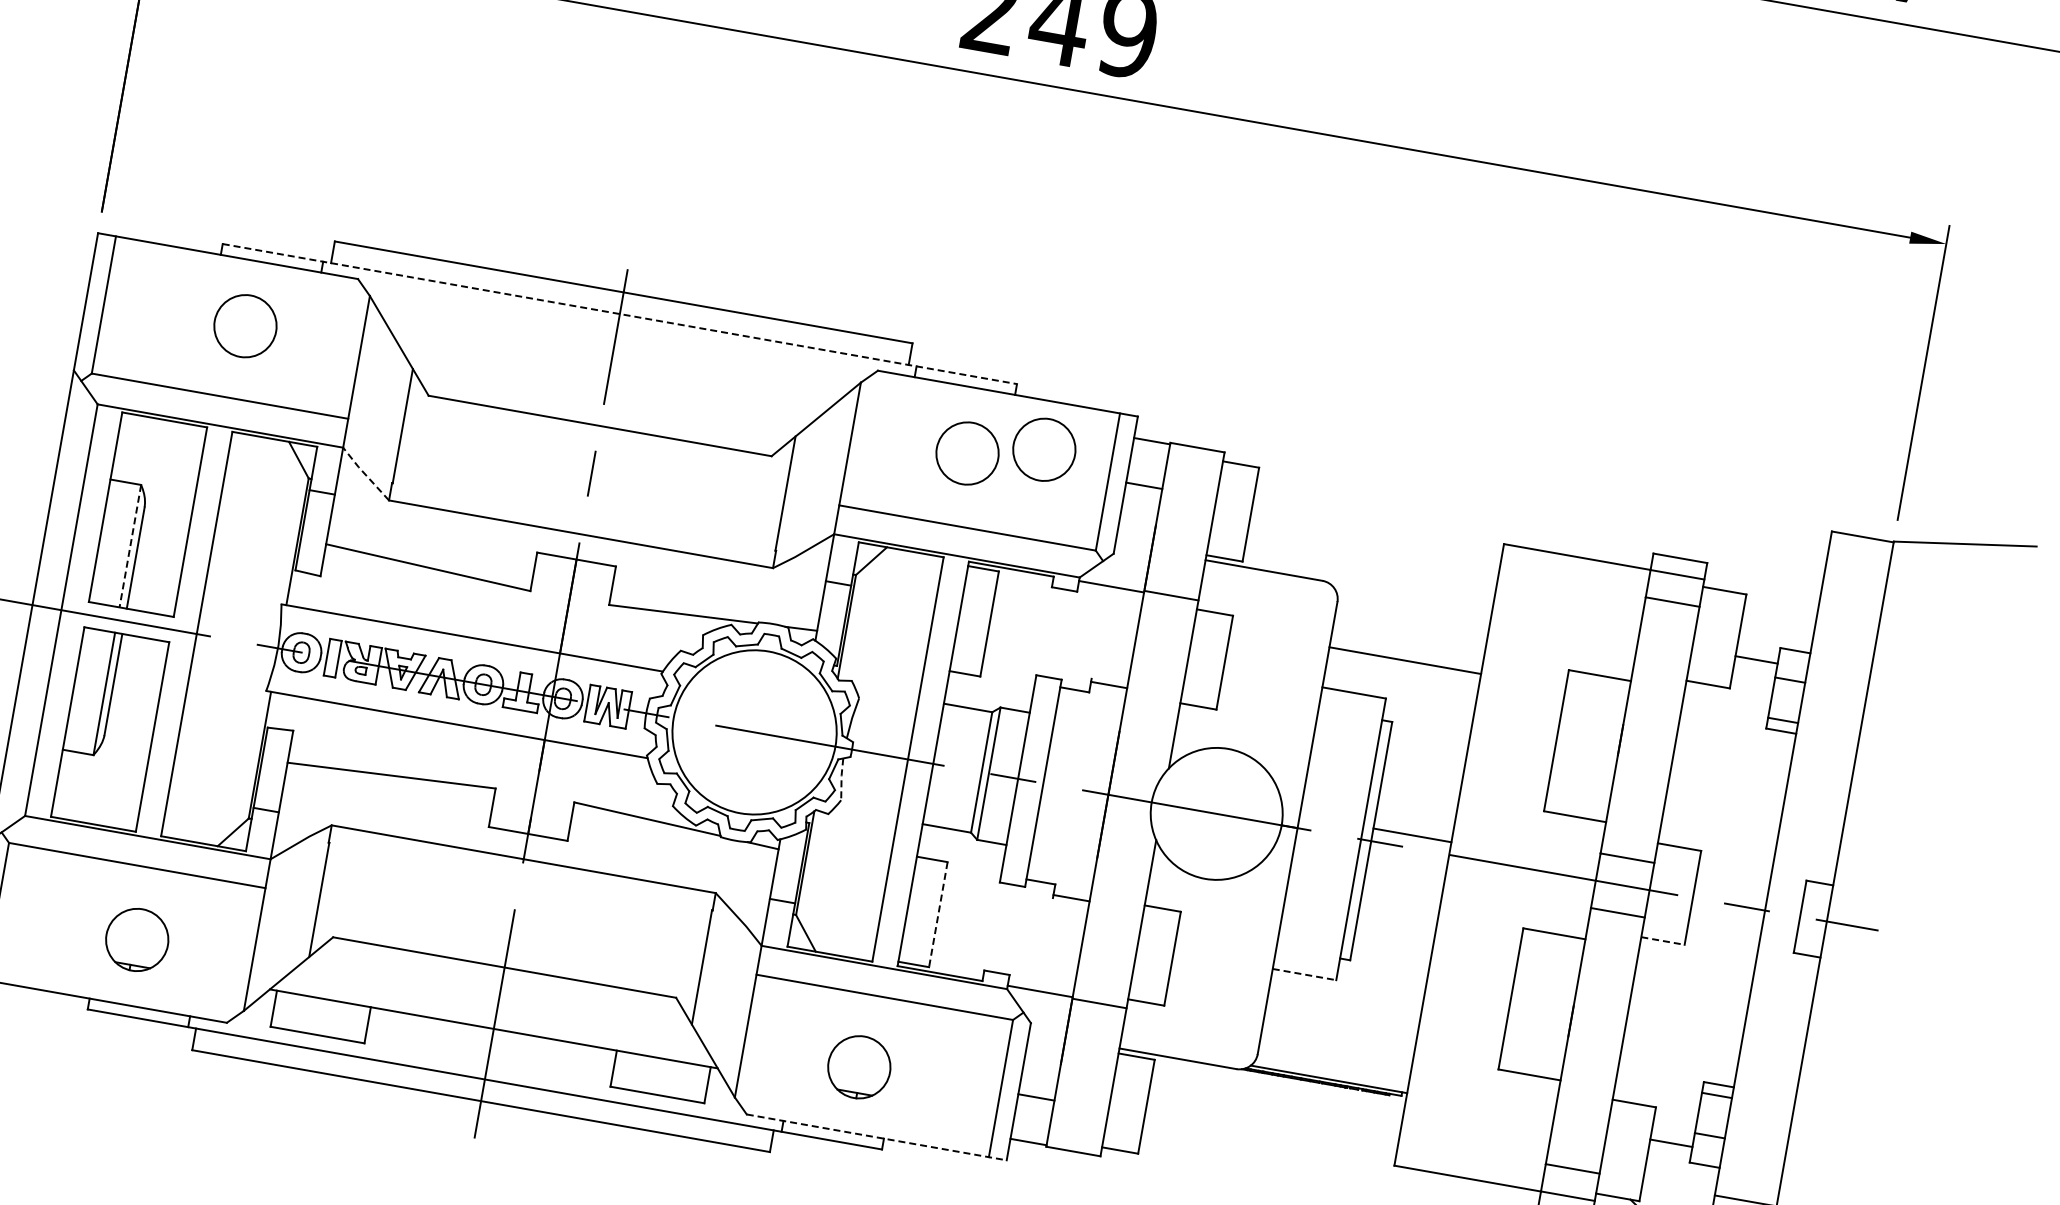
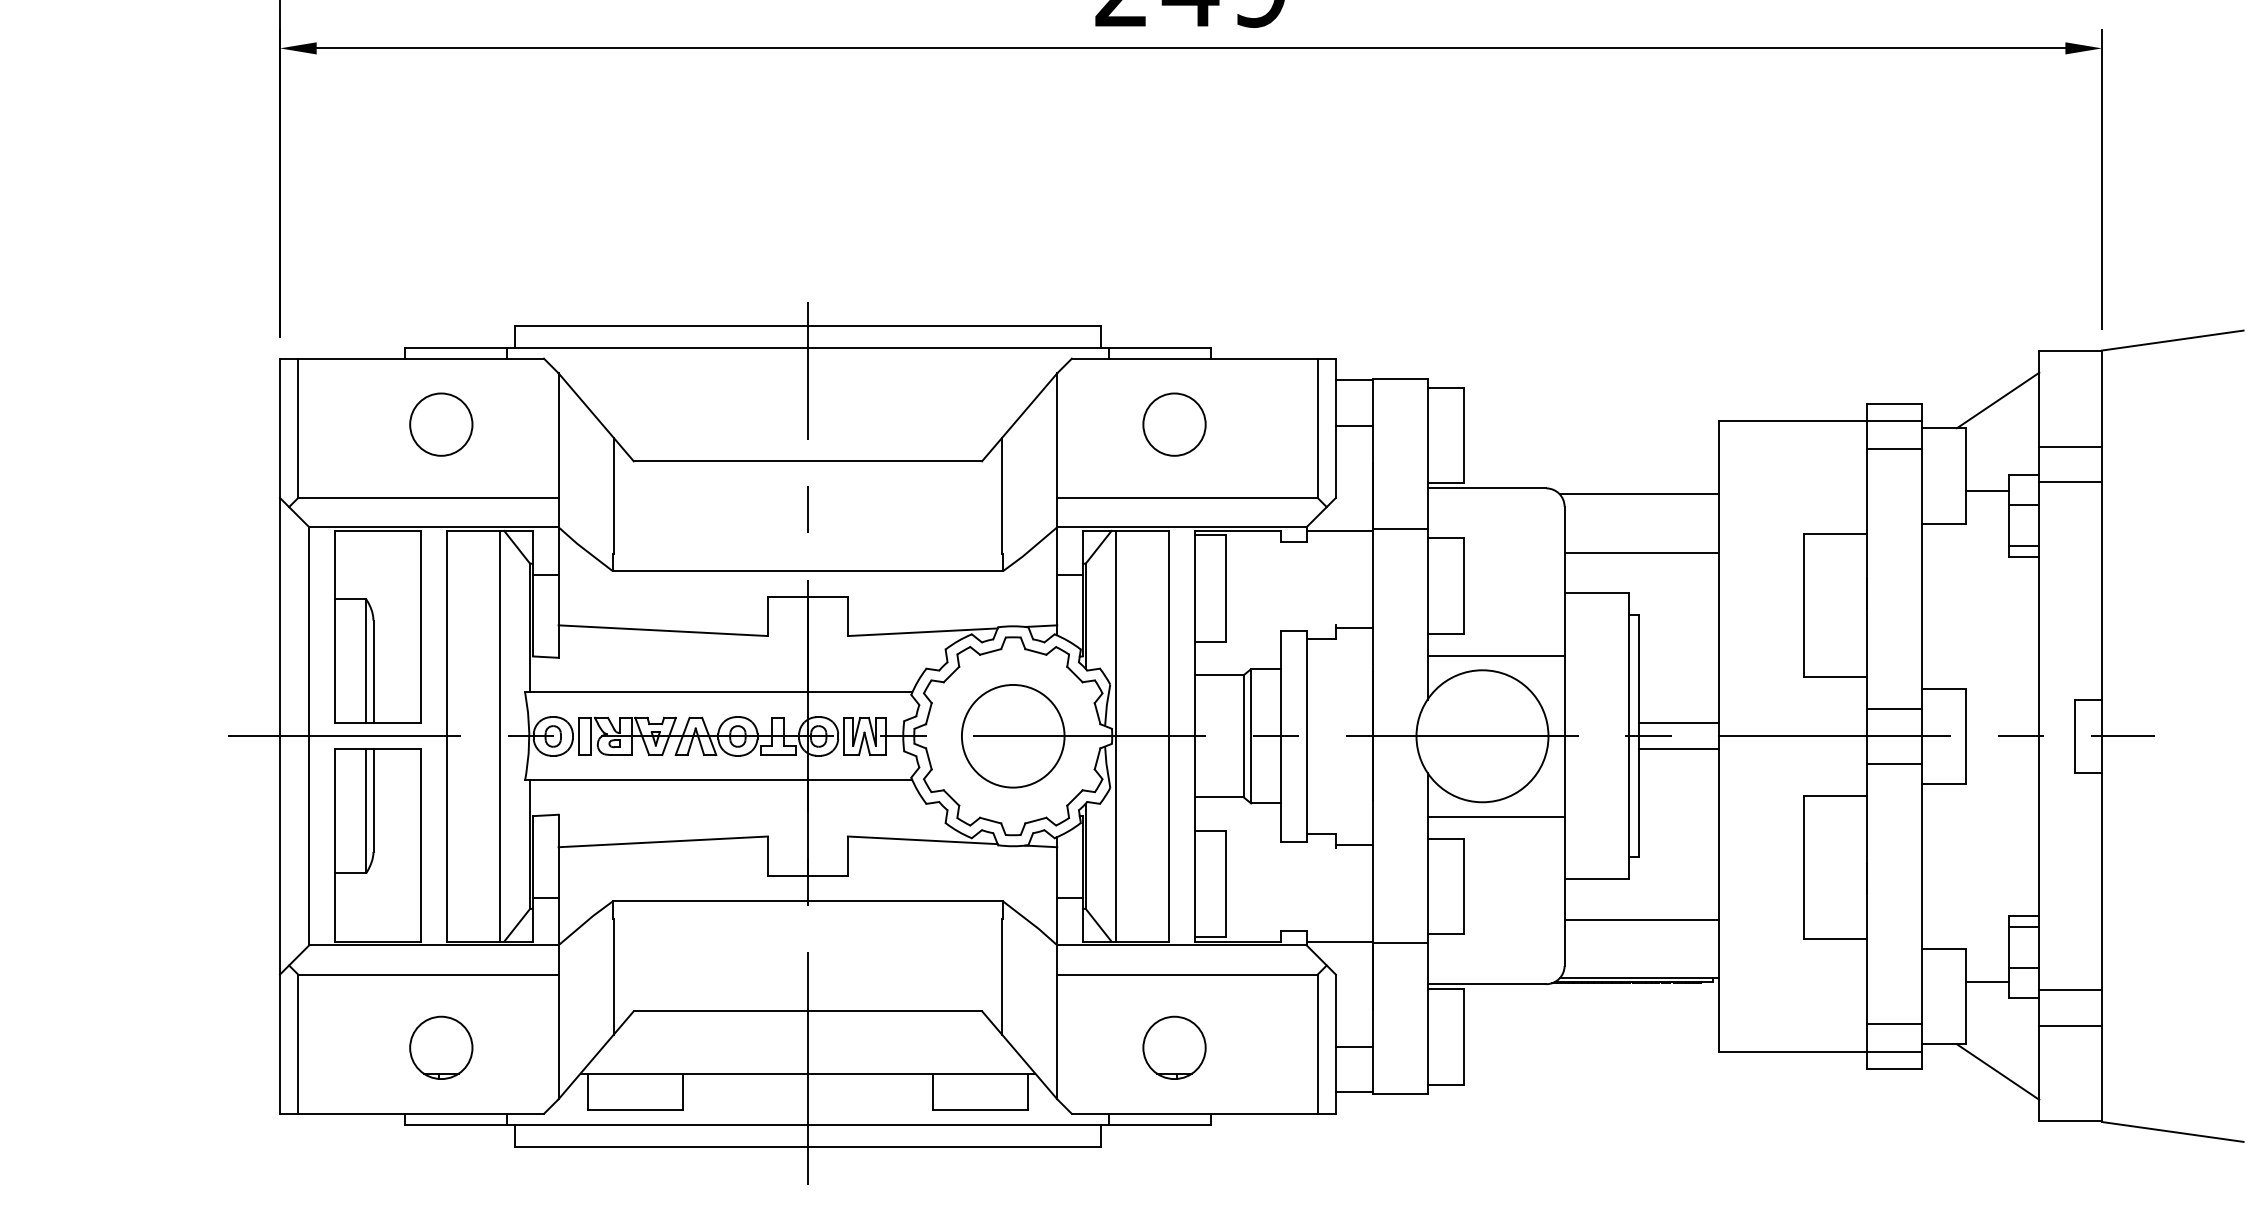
line: (620, 313) -> (808, 347), dashed -> solid
circle: (1044, 449) -> (1249, 407), removed
line: (364, 474) -> (584, 549), dashed -> solid
line: (130, 546) -> (366, 661), dashed -> solid
line: (1782, 572) -> (1997, 400), added
line: (1412, 602) -> (1638, 494), added
line: (1845, 631) -> (2070, 447), added
line: (248, 642) -> (499, 735), added
line: (1839, 666) -> (2070, 482), added
circle: (753, 731) -> (1012, 735), size x0.62
line: (1243, 736) -> (1495, 655), added
line: (855, 749) -> (1115, 735), added
line: (841, 778) -> (1106, 766), dashed -> solid
line: (1407, 860) -> (1678, 749), added
line: (1215, 895) -> (1495, 816), added
line: (937, 915) -> (1225, 884), dashed -> solid
line: (1663, 940) -> (1944, 783), dashed -> solid
line: (1305, 974) -> (1597, 879), dashed -> solid
line: (1341, 1021) -> (1641, 919), added
line: (876, 1136) -> (1203, 1113), dashed -> solid
line: (1751, 1166) -> (2070, 990), added

